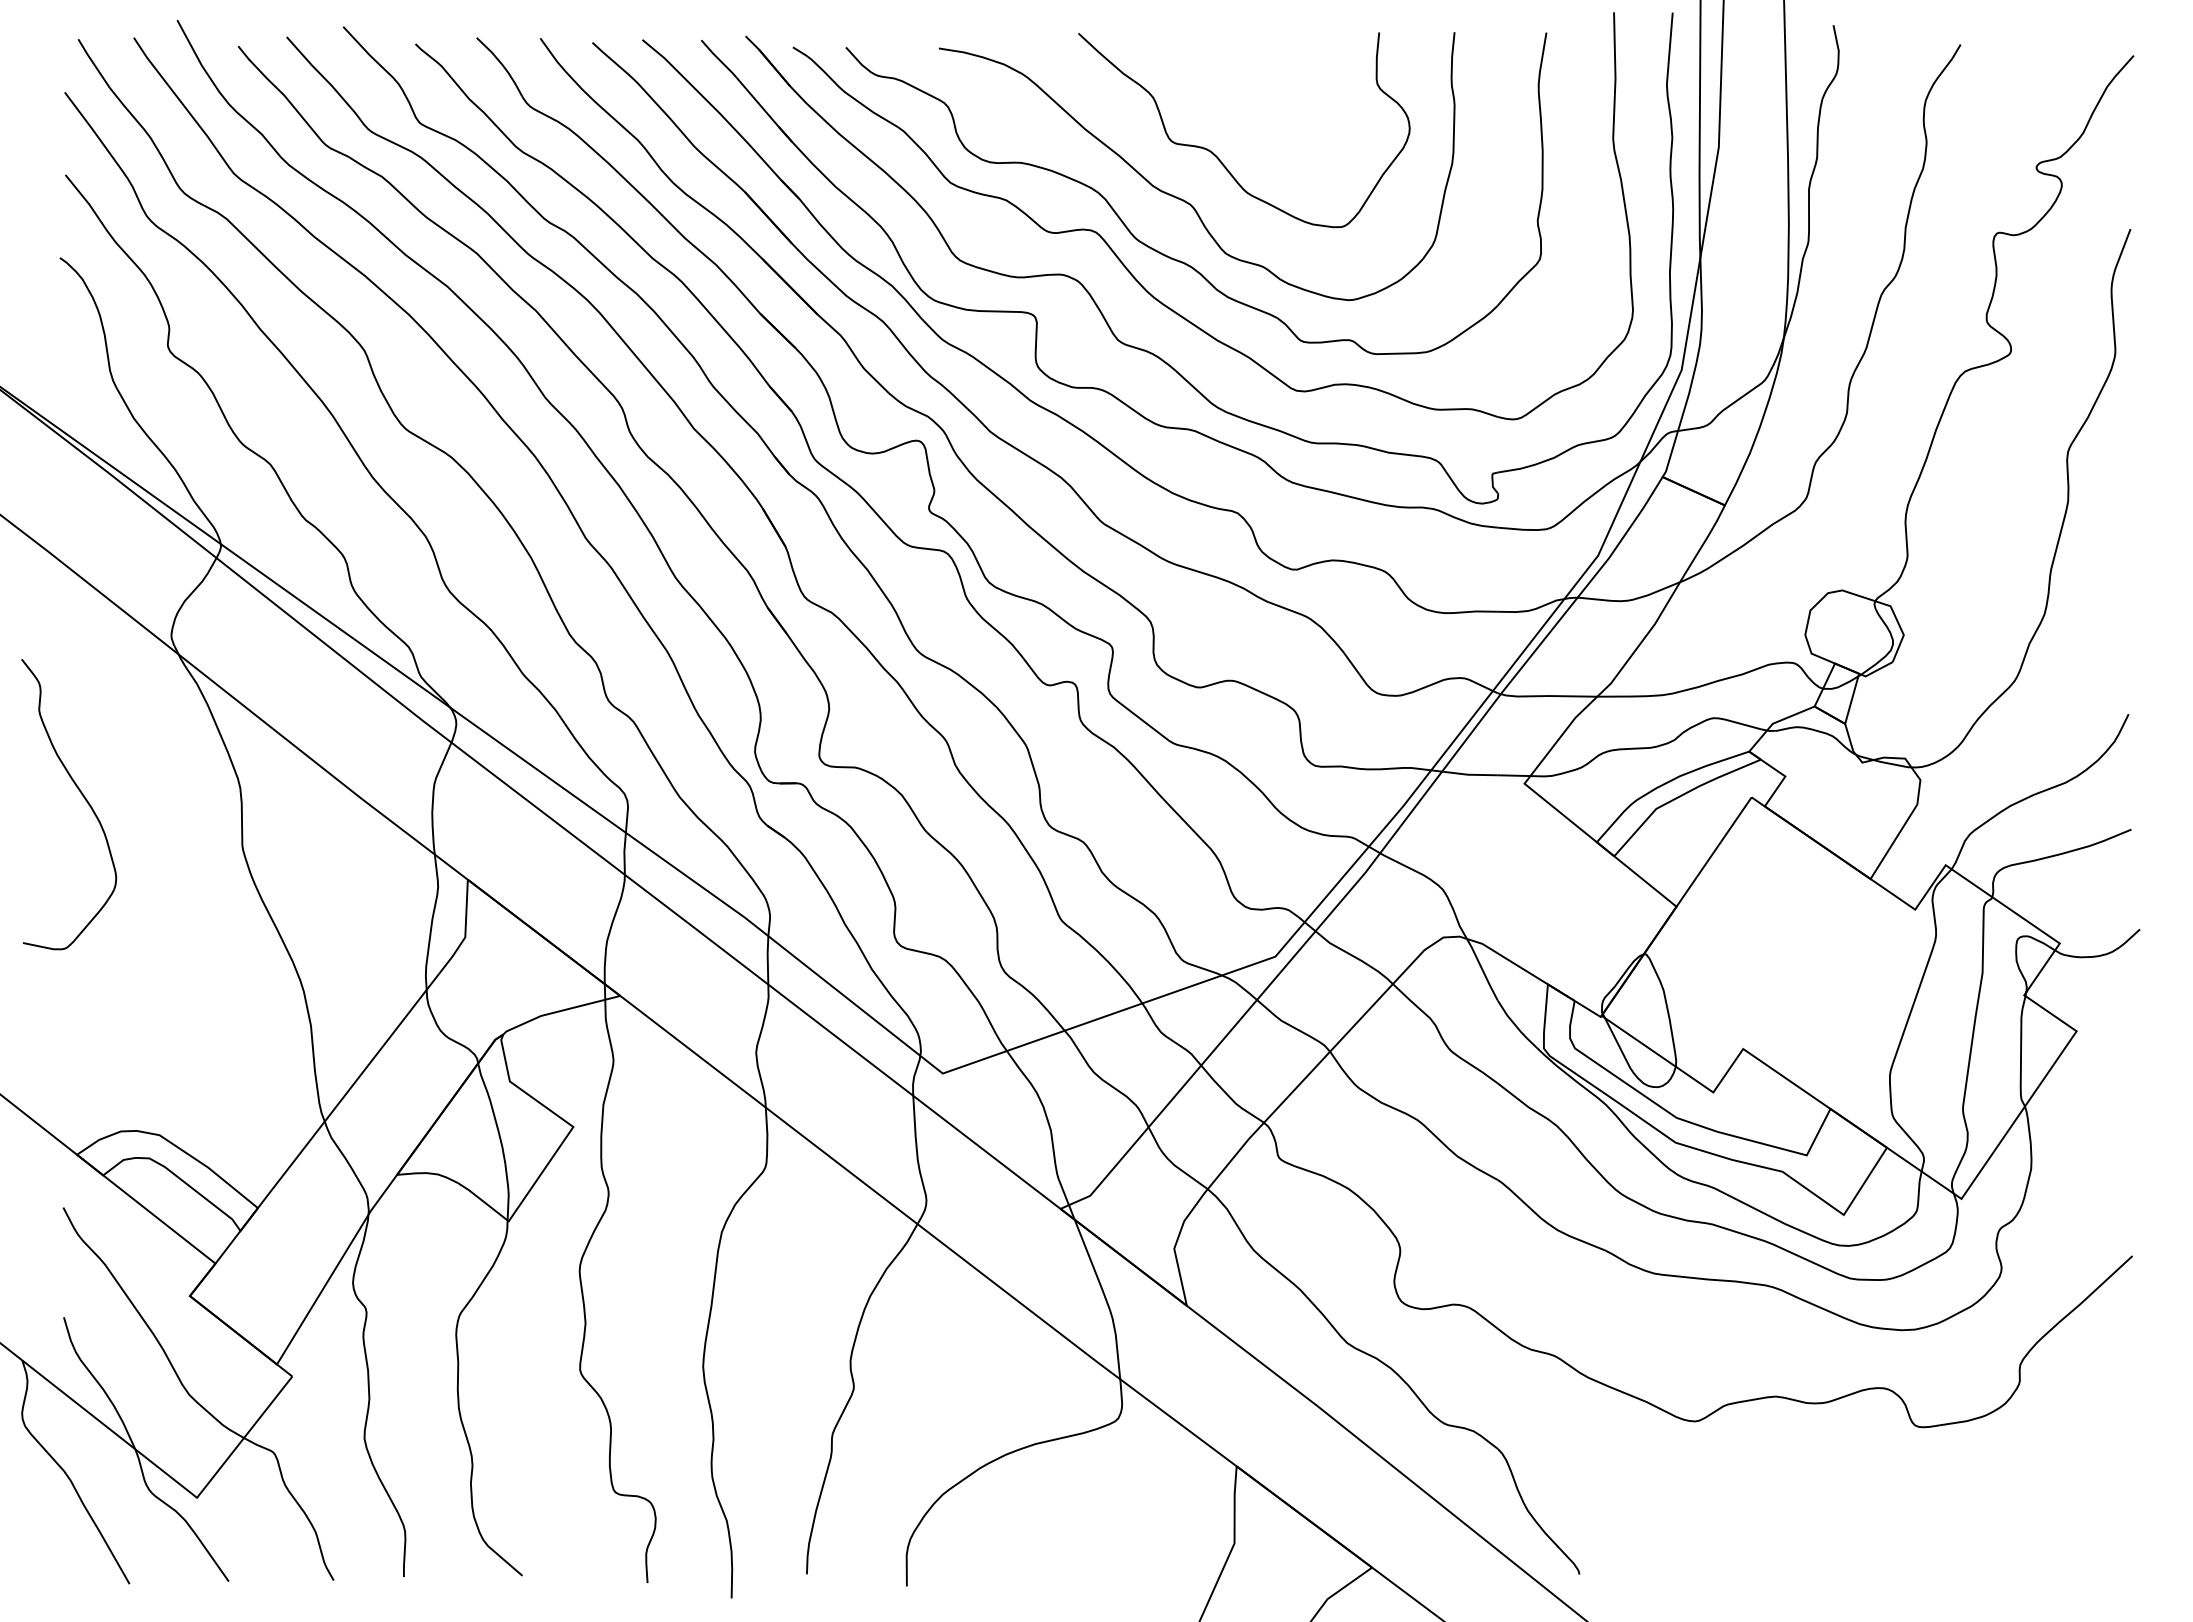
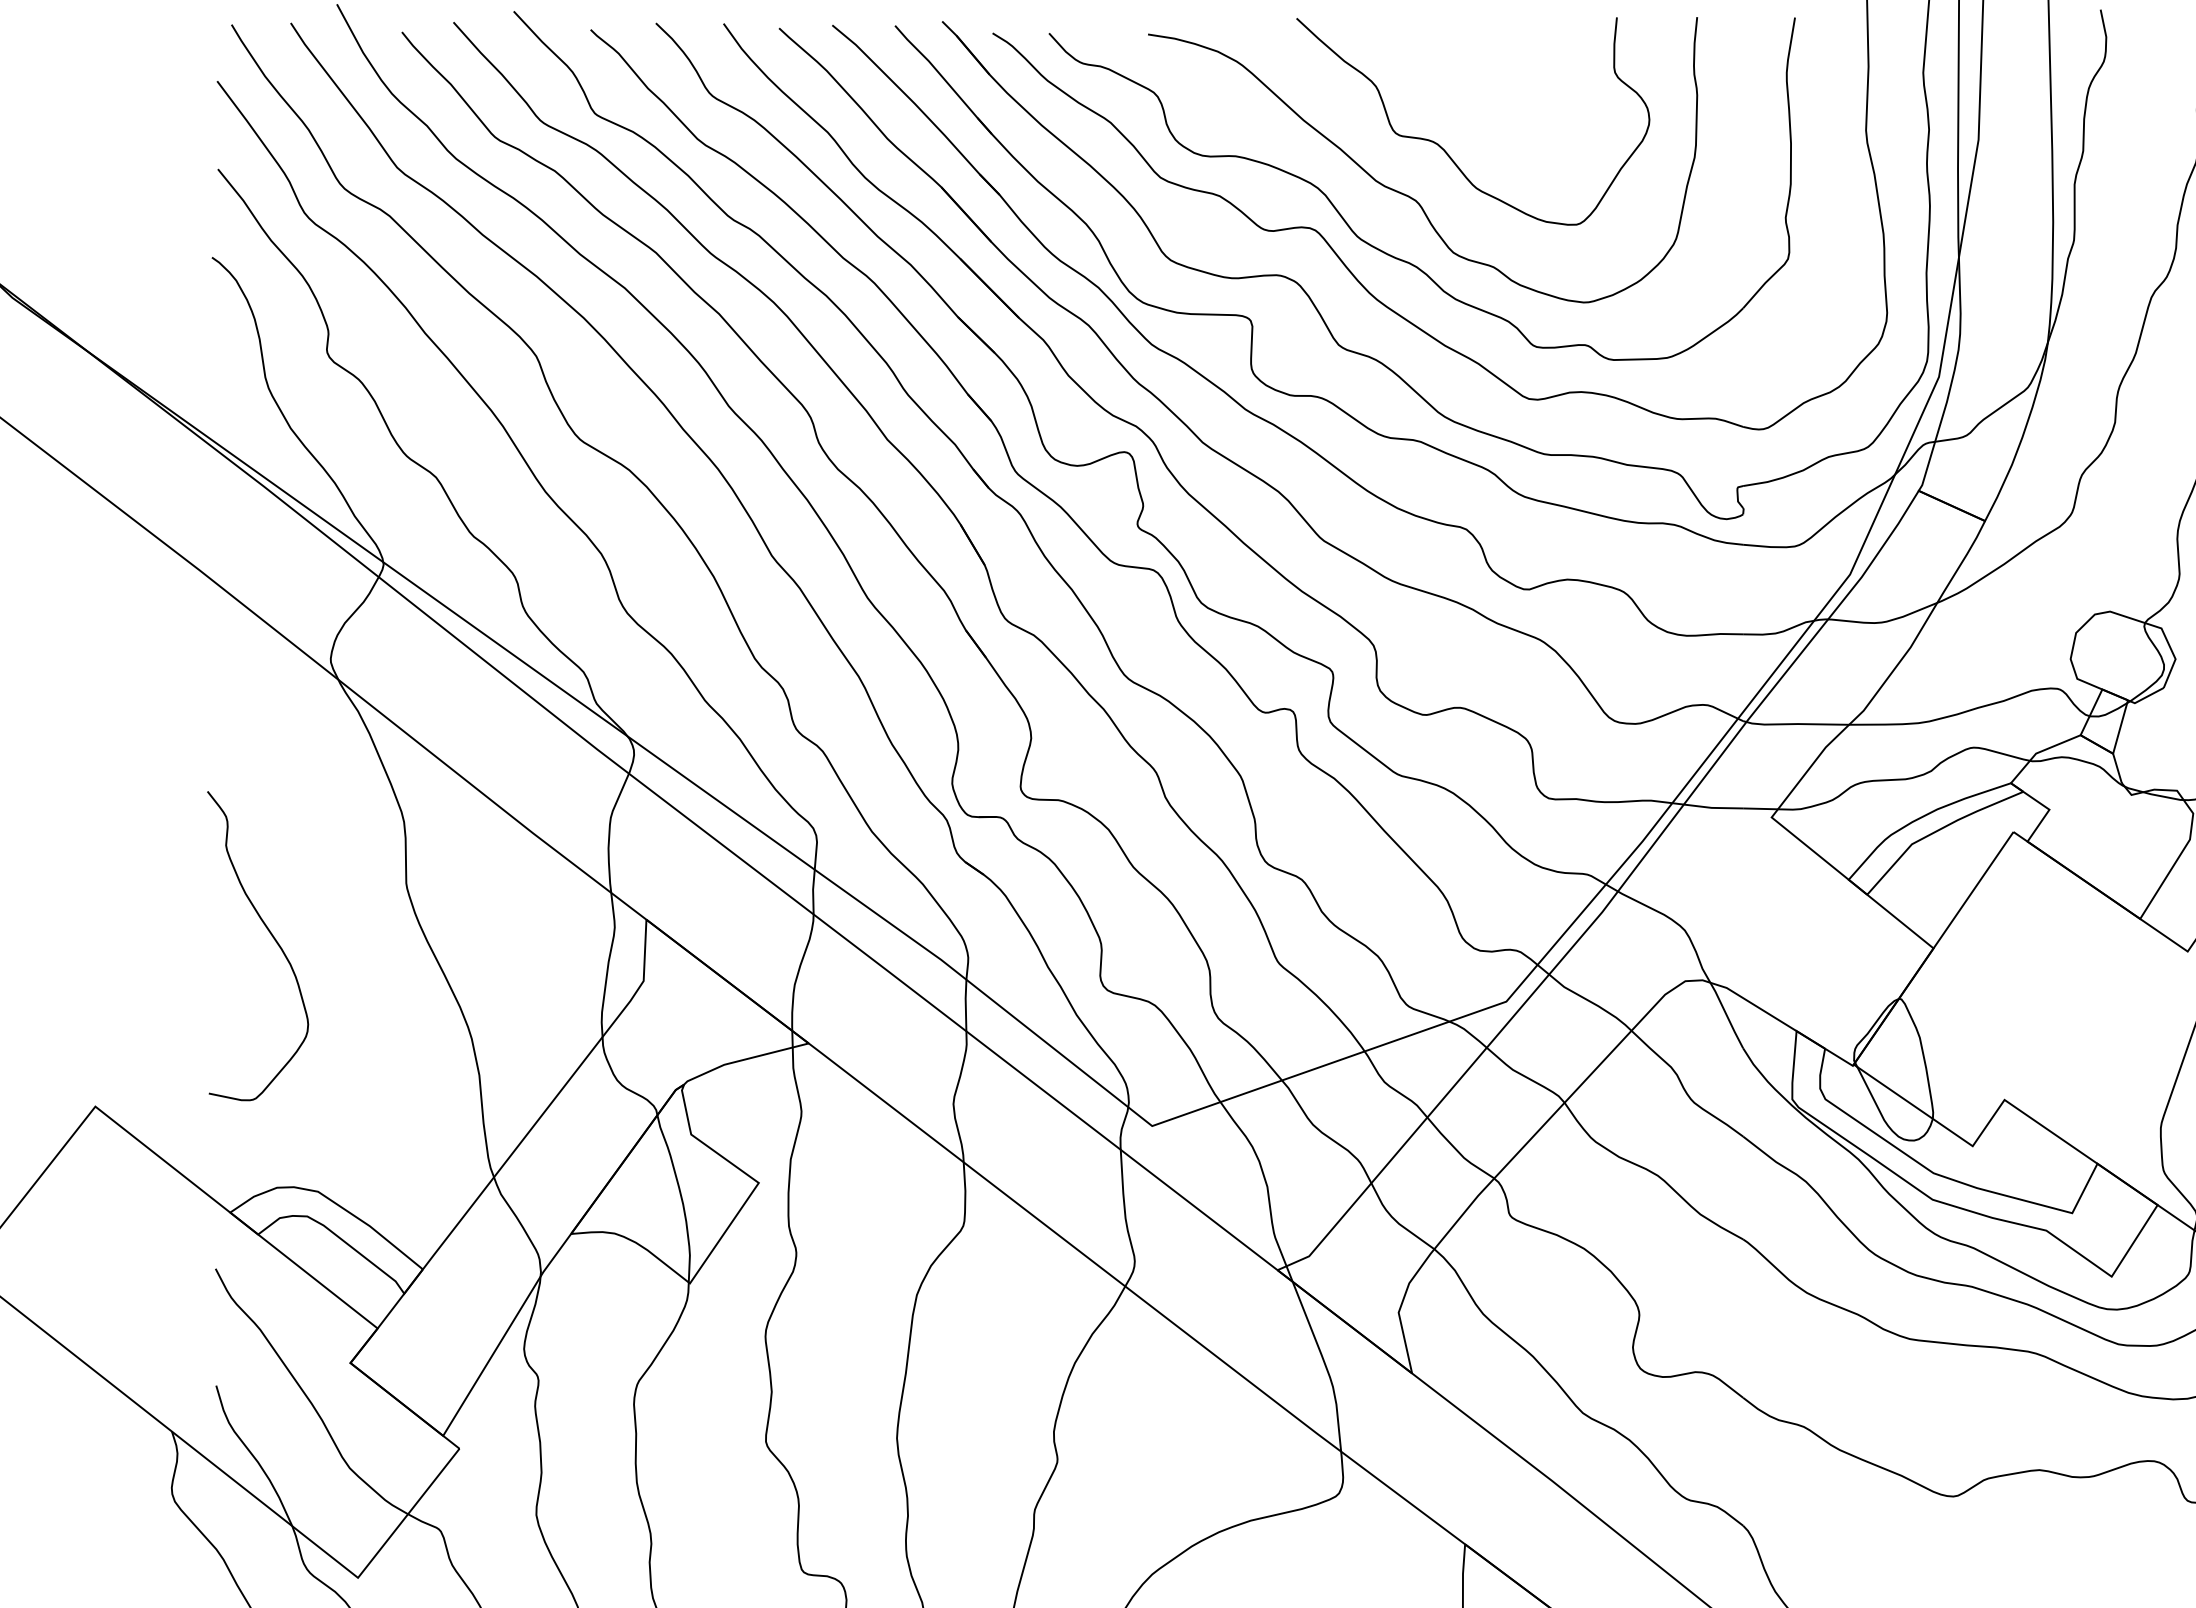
curve: (82, 796) -> (272, 937), moved

